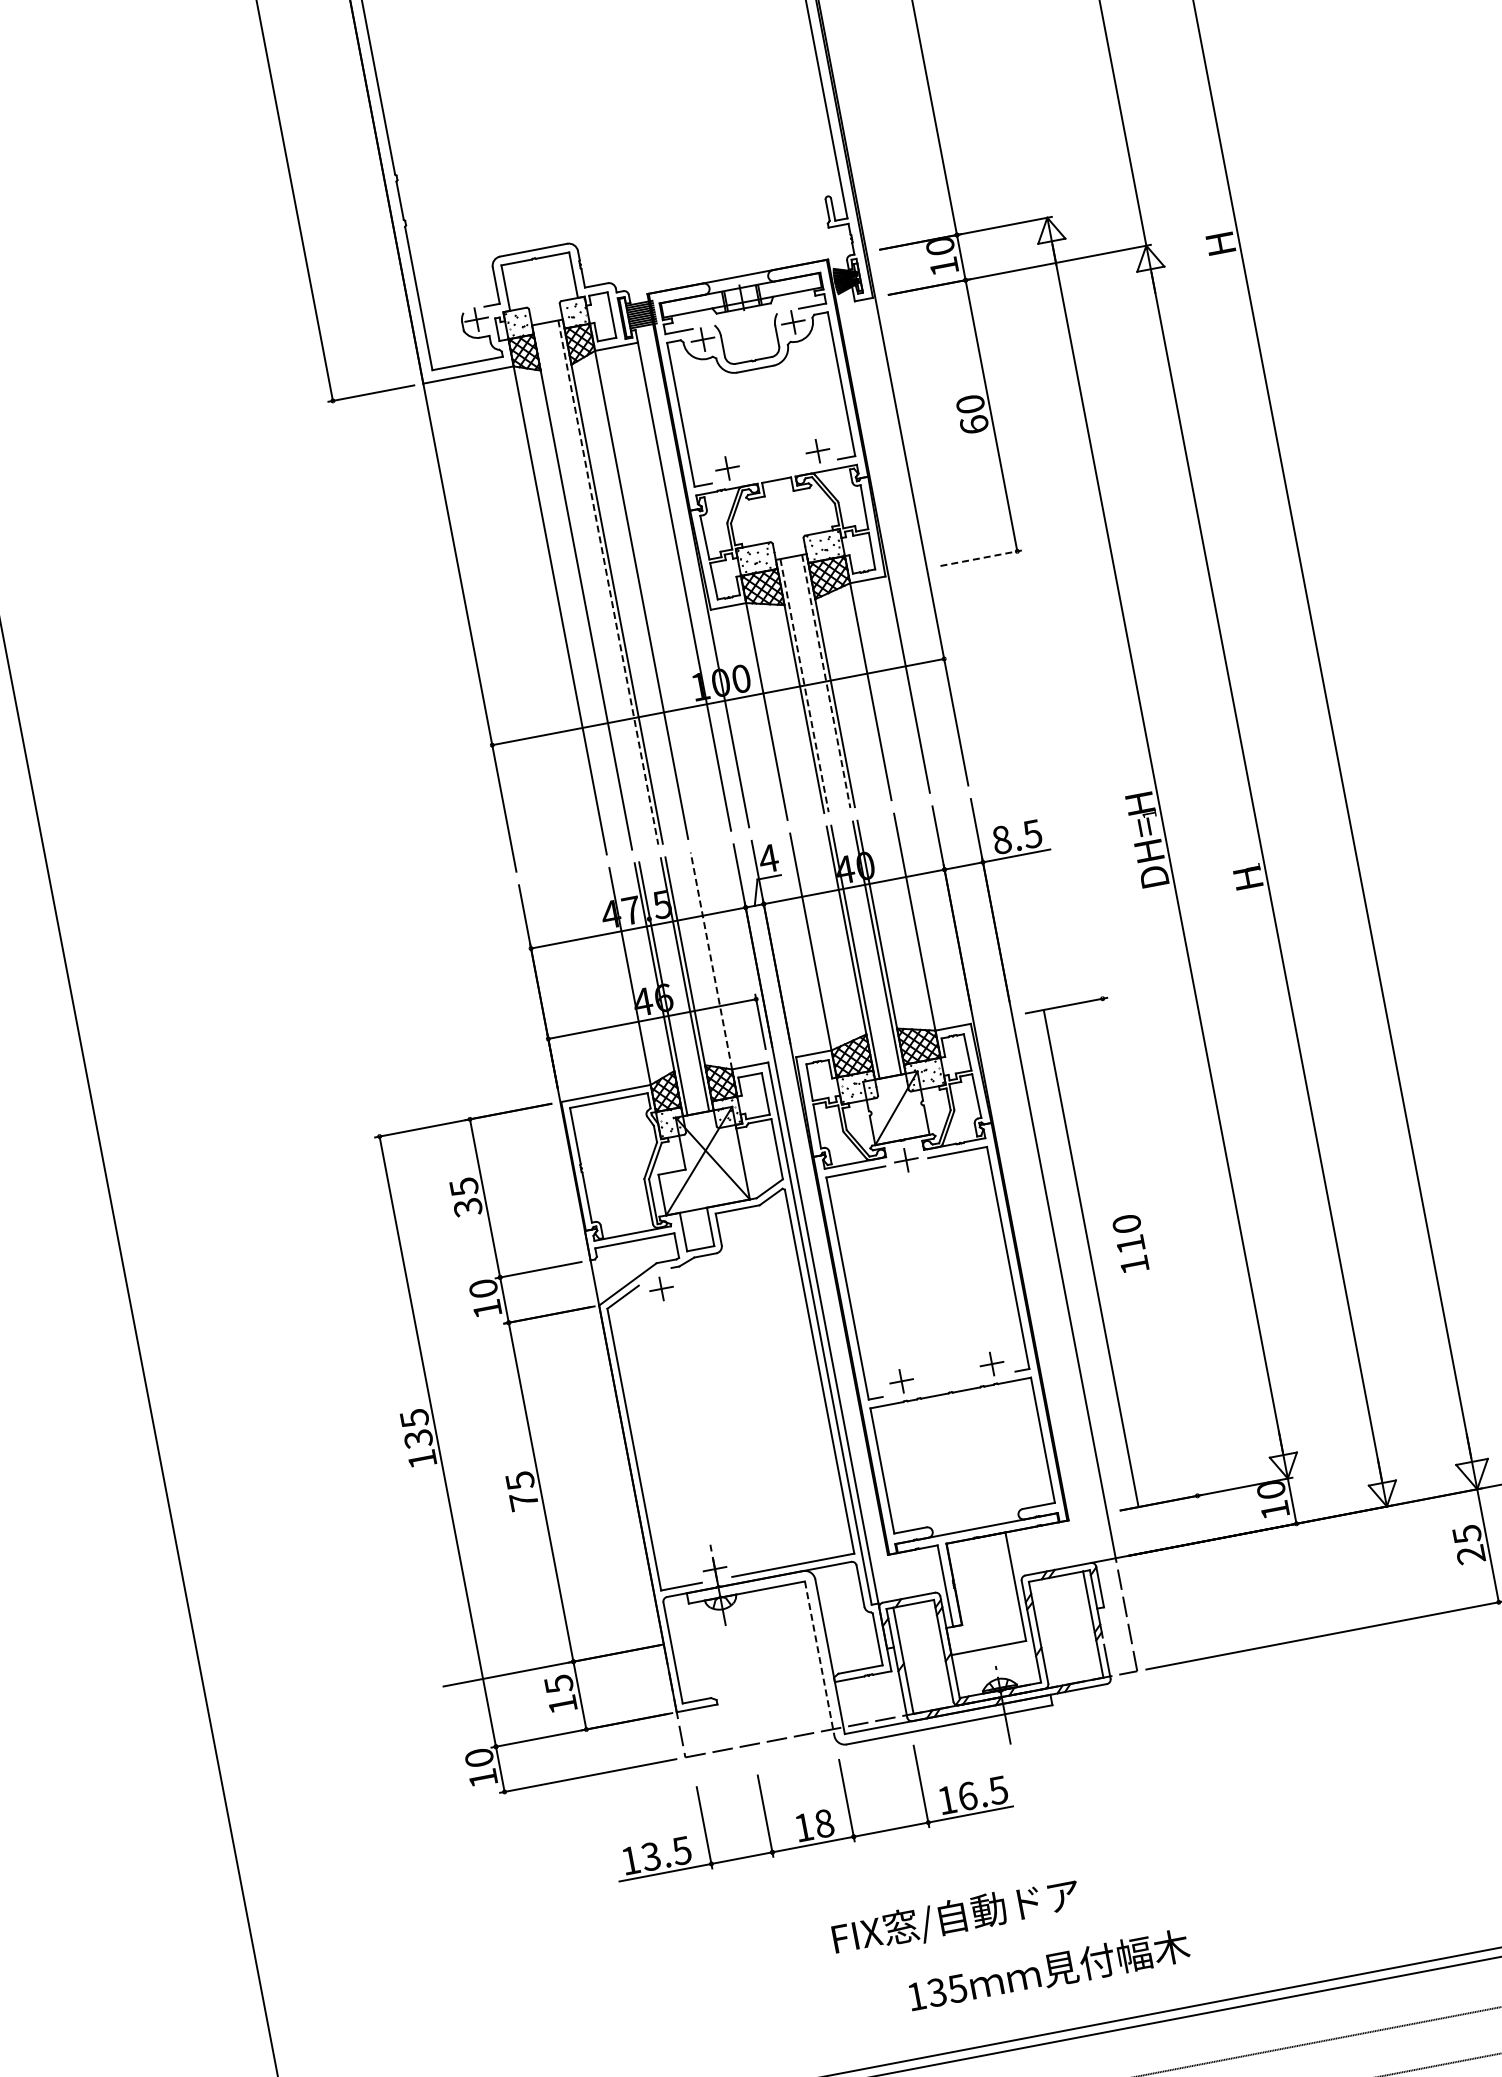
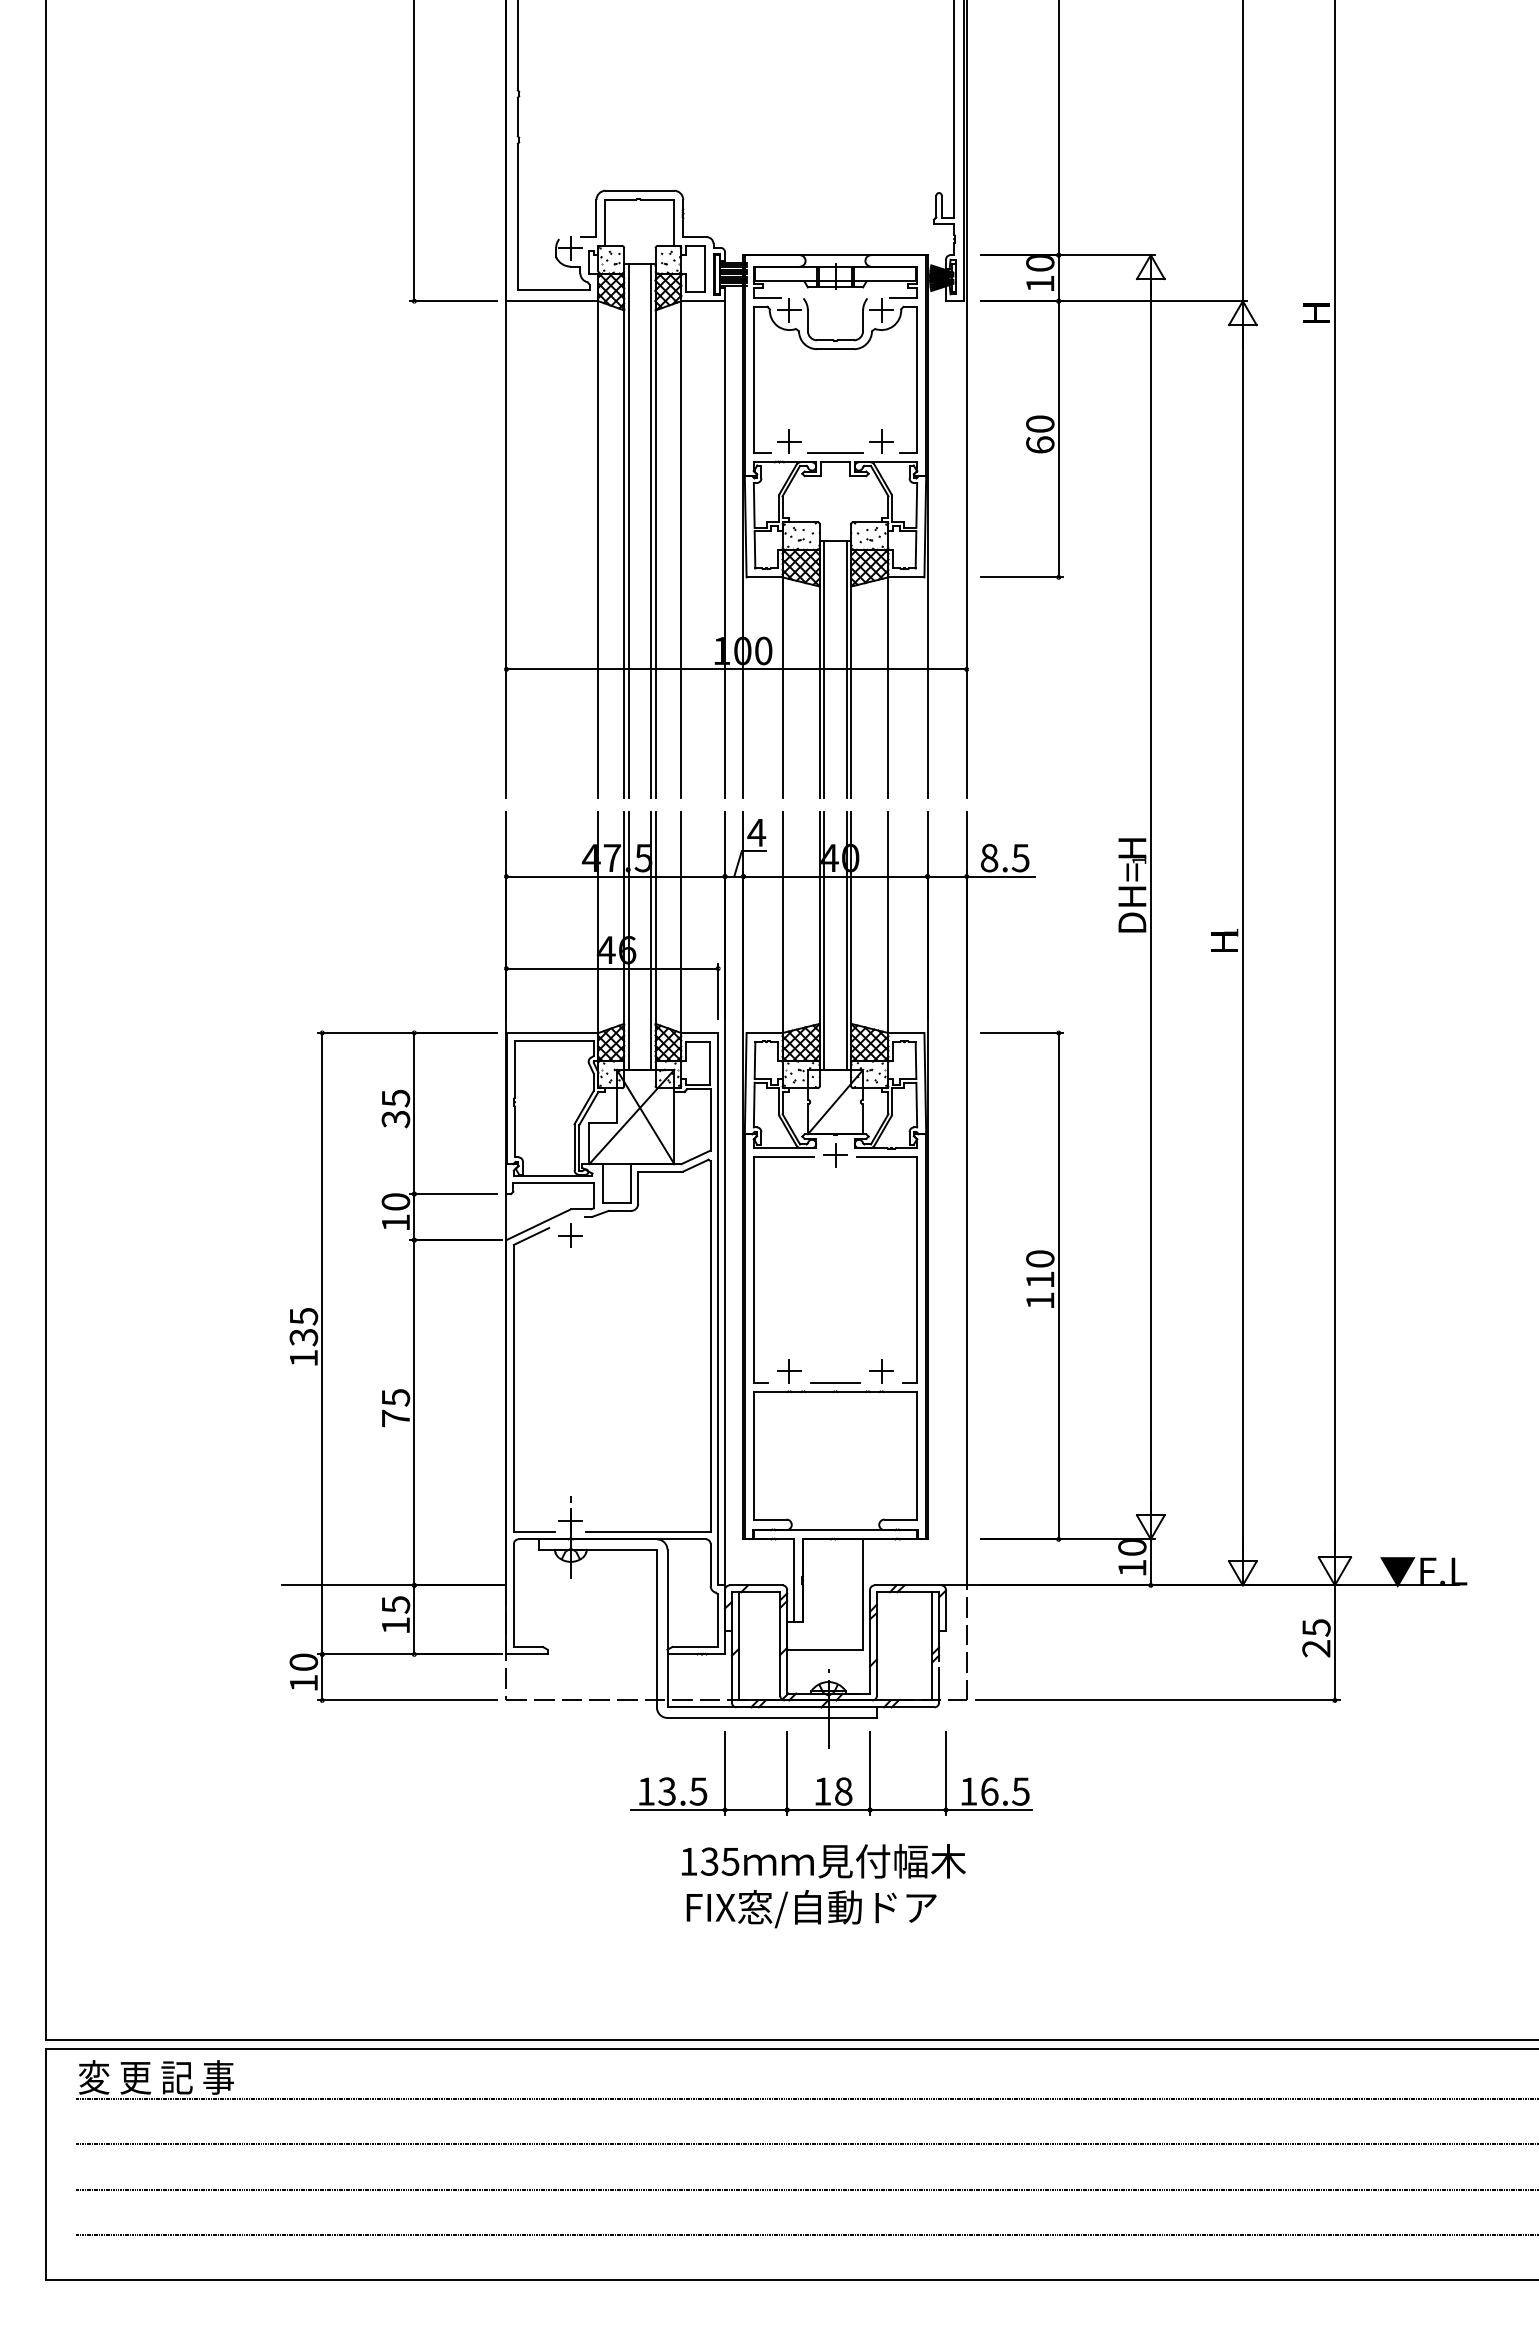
line: (774, 471) -> (835, 453), added
line: (981, 558) -> (1022, 577), dashed -> solid
line: (607, 582) -> (650, 531), dashed -> solid
line: (586, 586) -> (628, 531), added
line: (826, 681) -> (846, 669), dashed -> solid
line: (804, 685) -> (824, 669), dashed -> solid
line: (711, 960) -> (681, 922), dashed -> solid
line: (1090, 1258) -> (1058, 1286), moved
line: (949, 1384) -> (835, 1383), added
line: (819, 1658) -> (656, 1628), dashed -> solid
part: (804, 1814) -> (825, 1778), moved
text: (956, 1918) -> (811, 1909), moved
text: (1048, 1971) -> (823, 1861), moved

